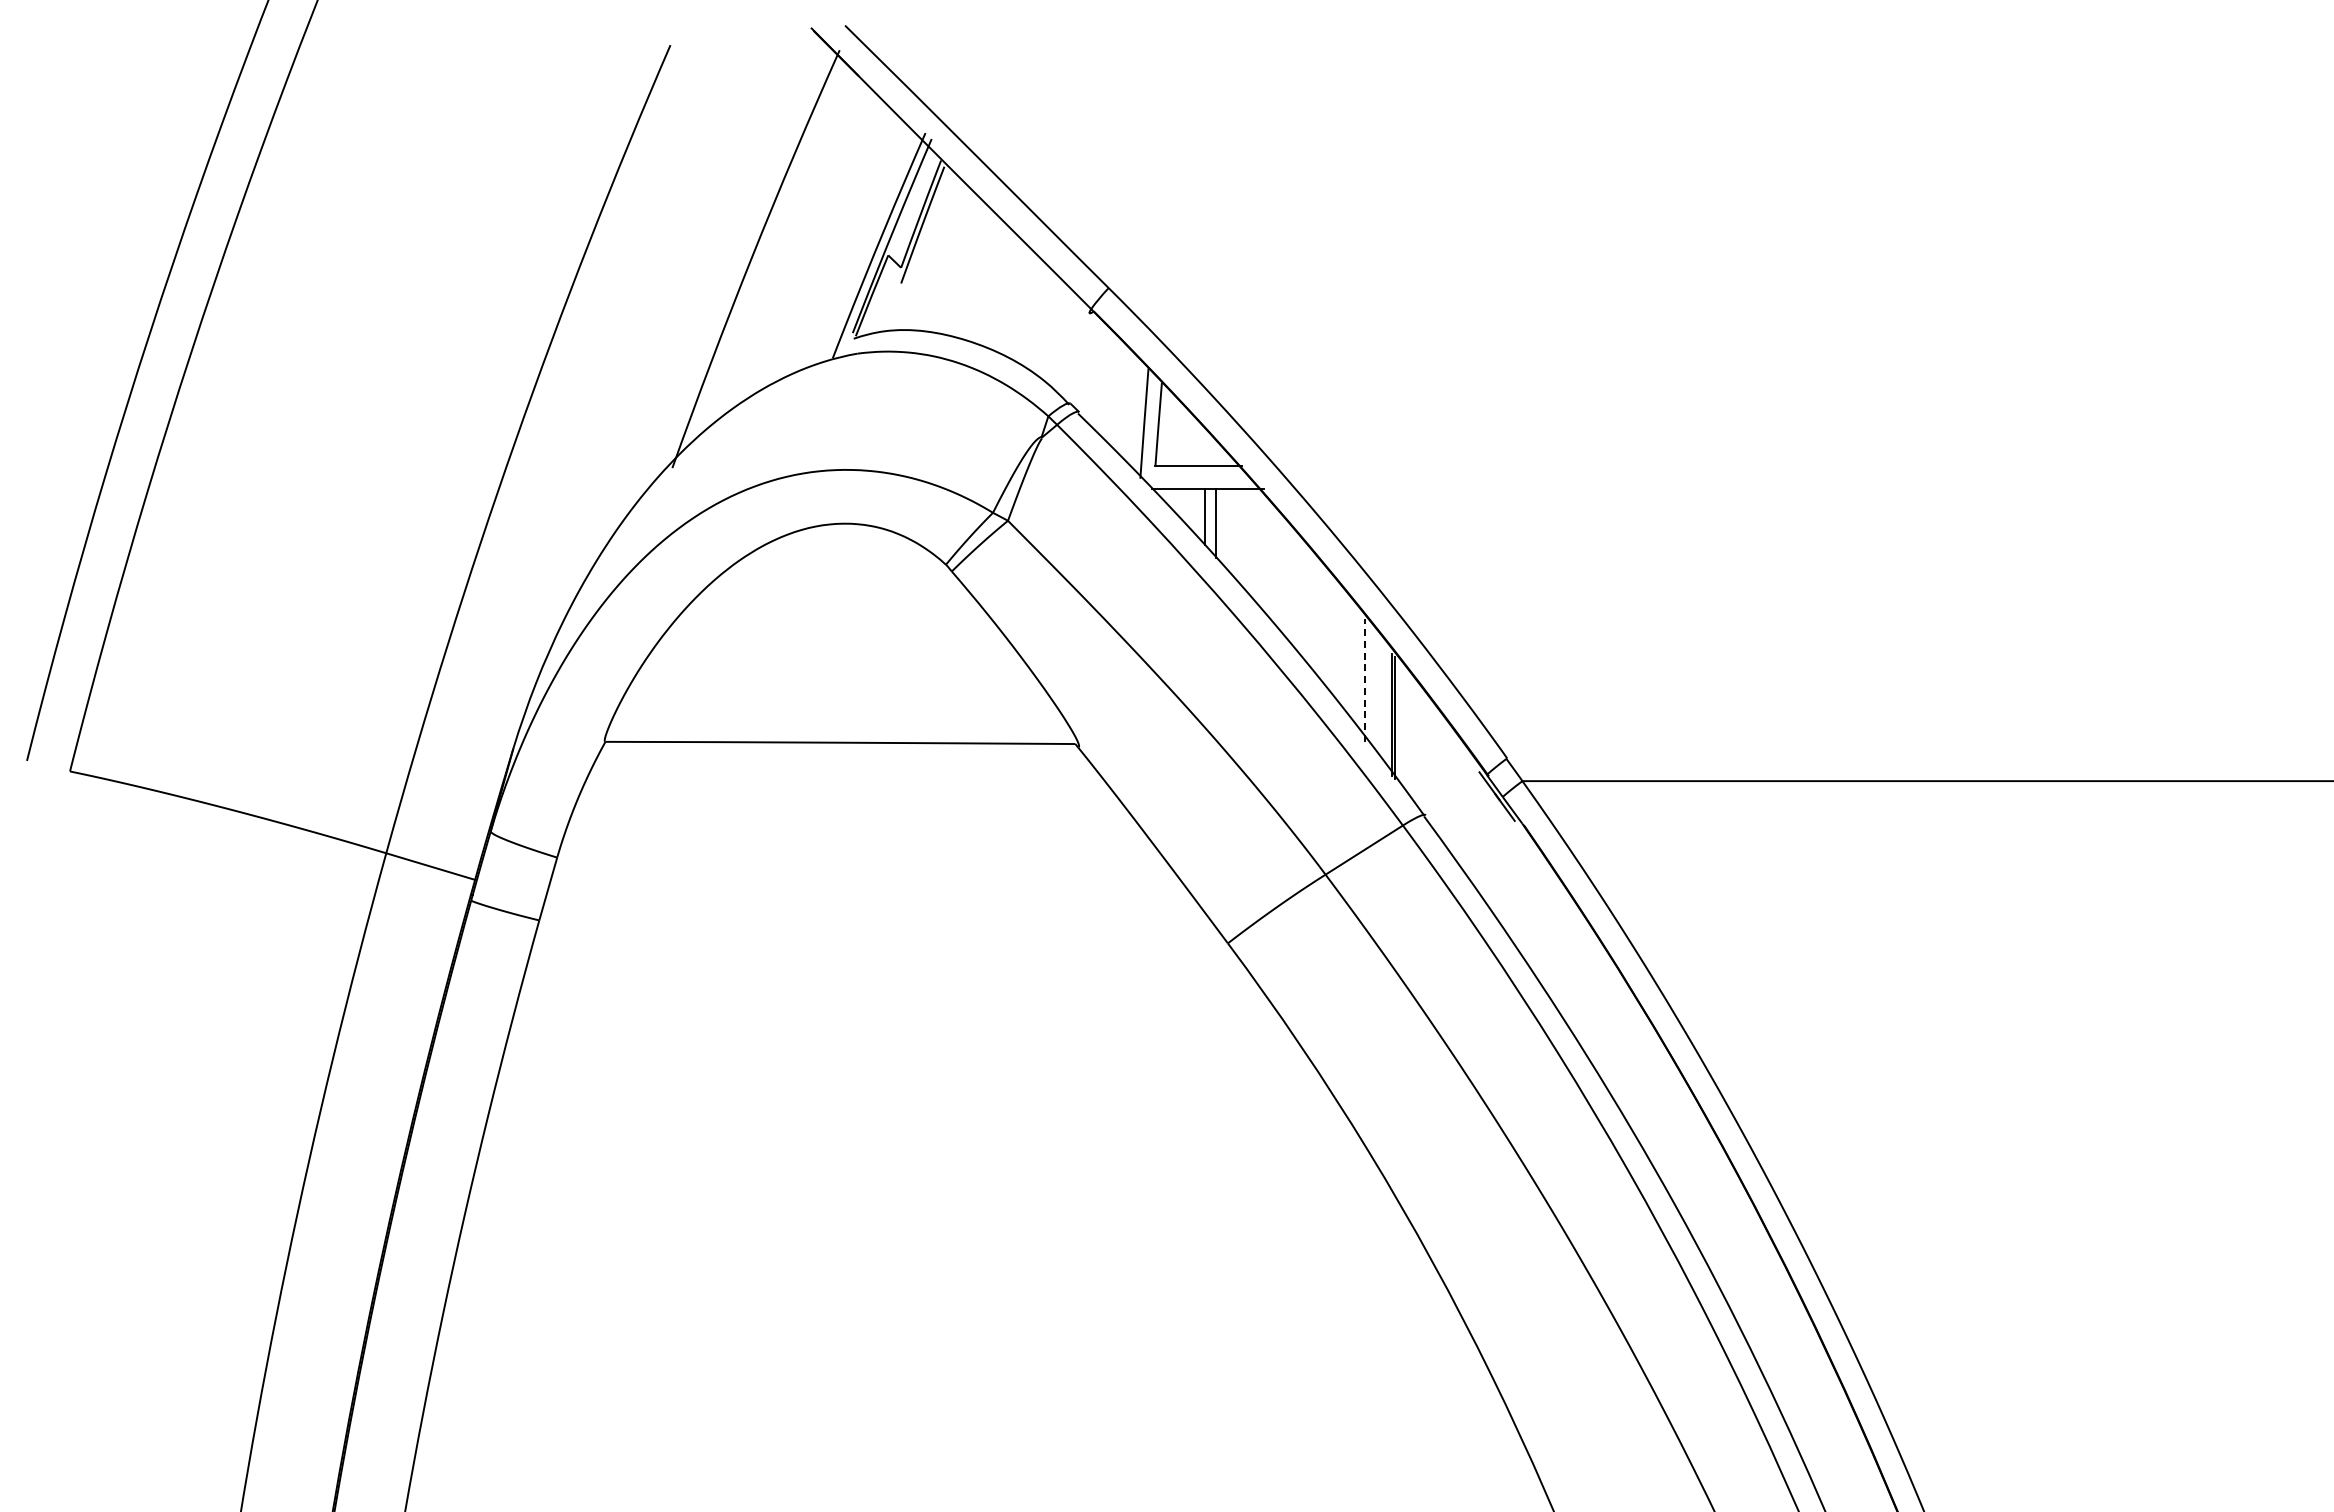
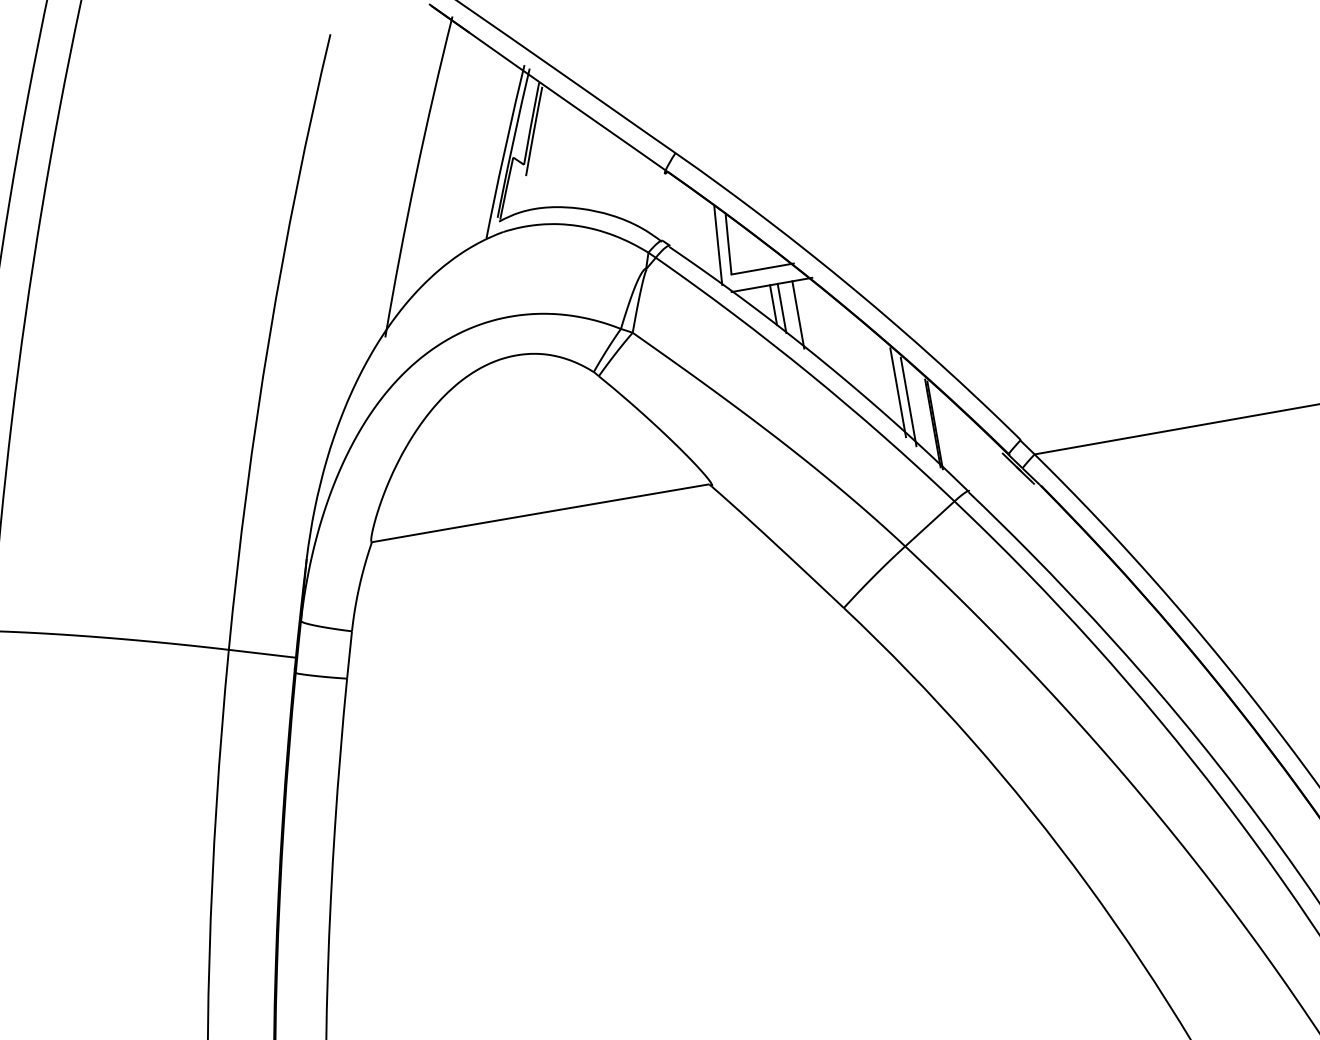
line: (1236, 536) -> (798, 315), added
line: (1352, 665) -> (898, 392), added
line: (1364, 680) -> (908, 402), dashed -> solid

